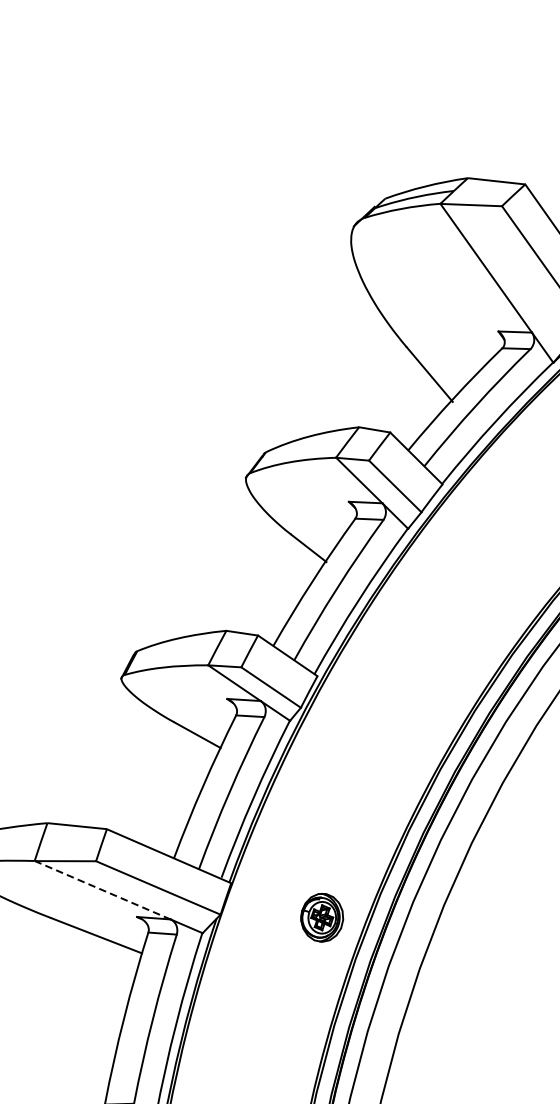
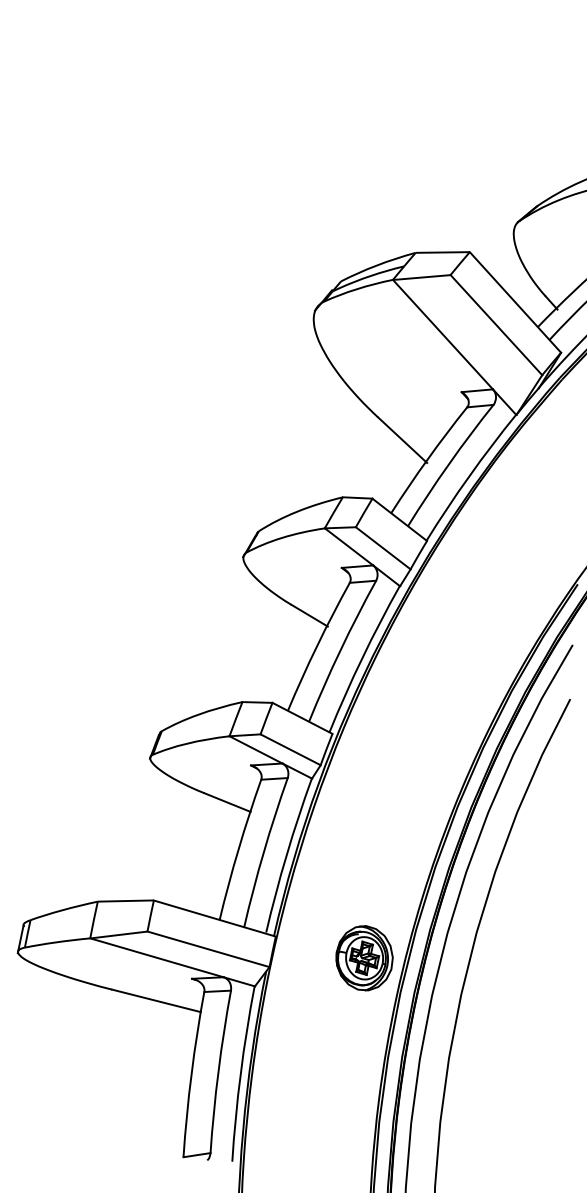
line: (102, 889) -> (156, 957), dashed -> solid
part: (322, 917) -> (364, 958), size x1.43

